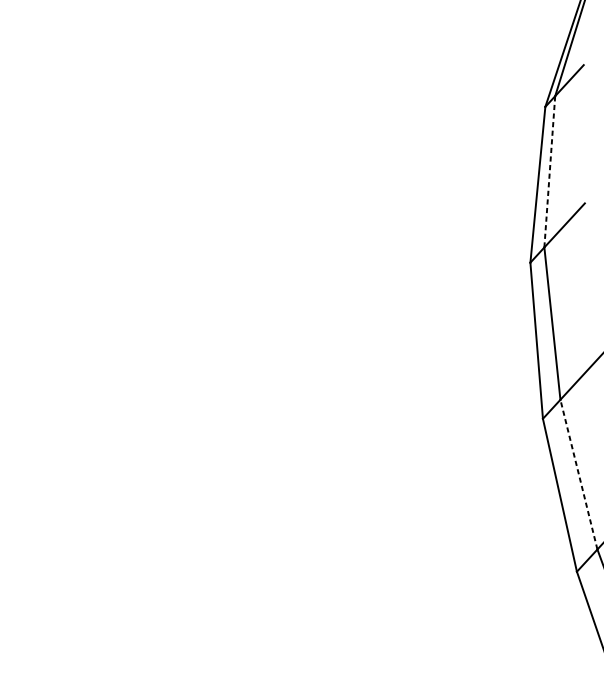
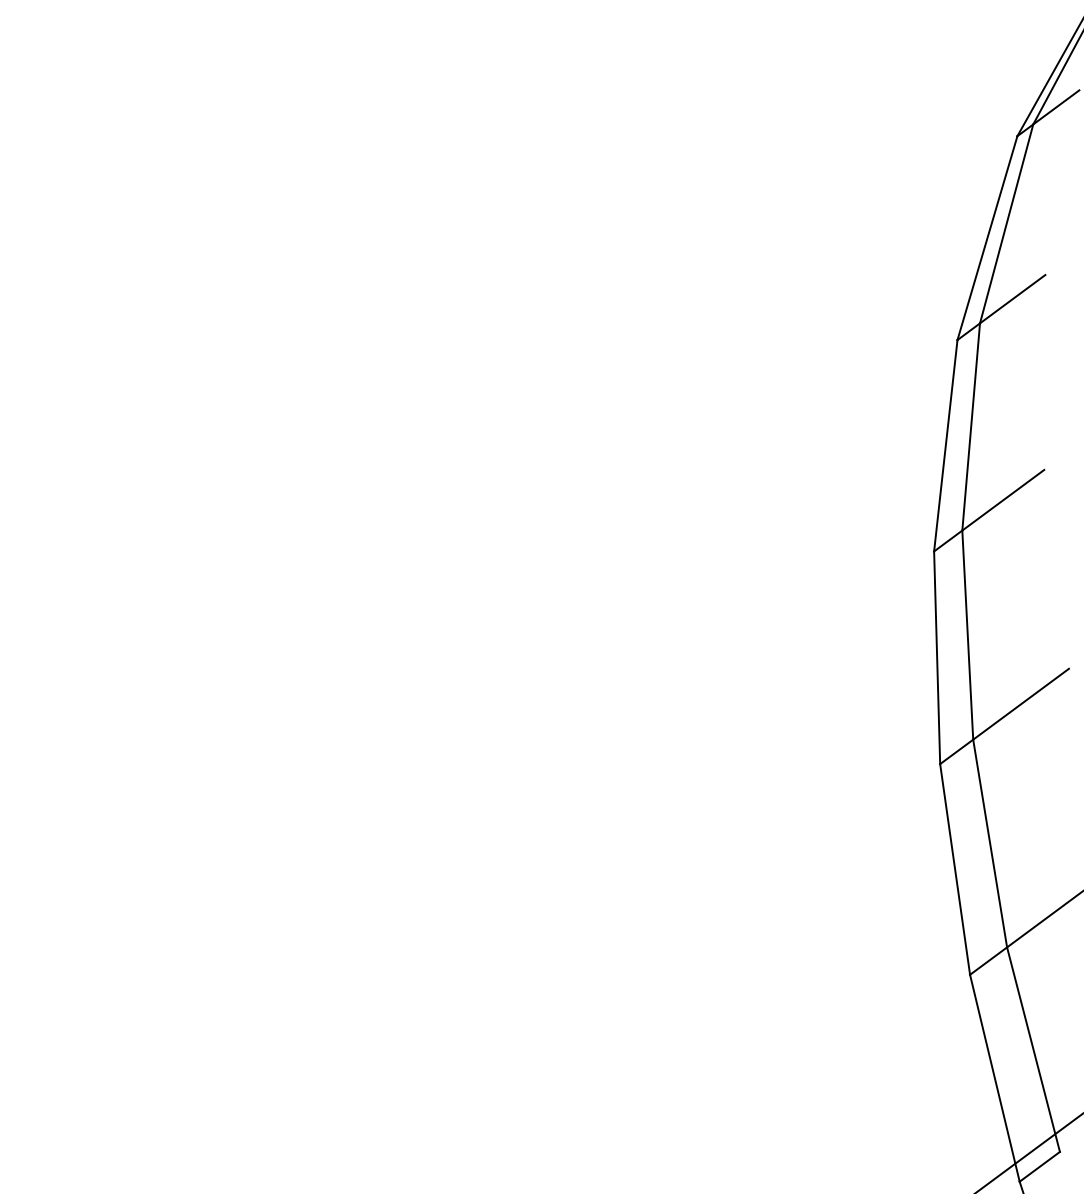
line: (549, 171) -> (1006, 223), dashed -> solid
line: (578, 474) -> (967, 635), dashed -> solid

